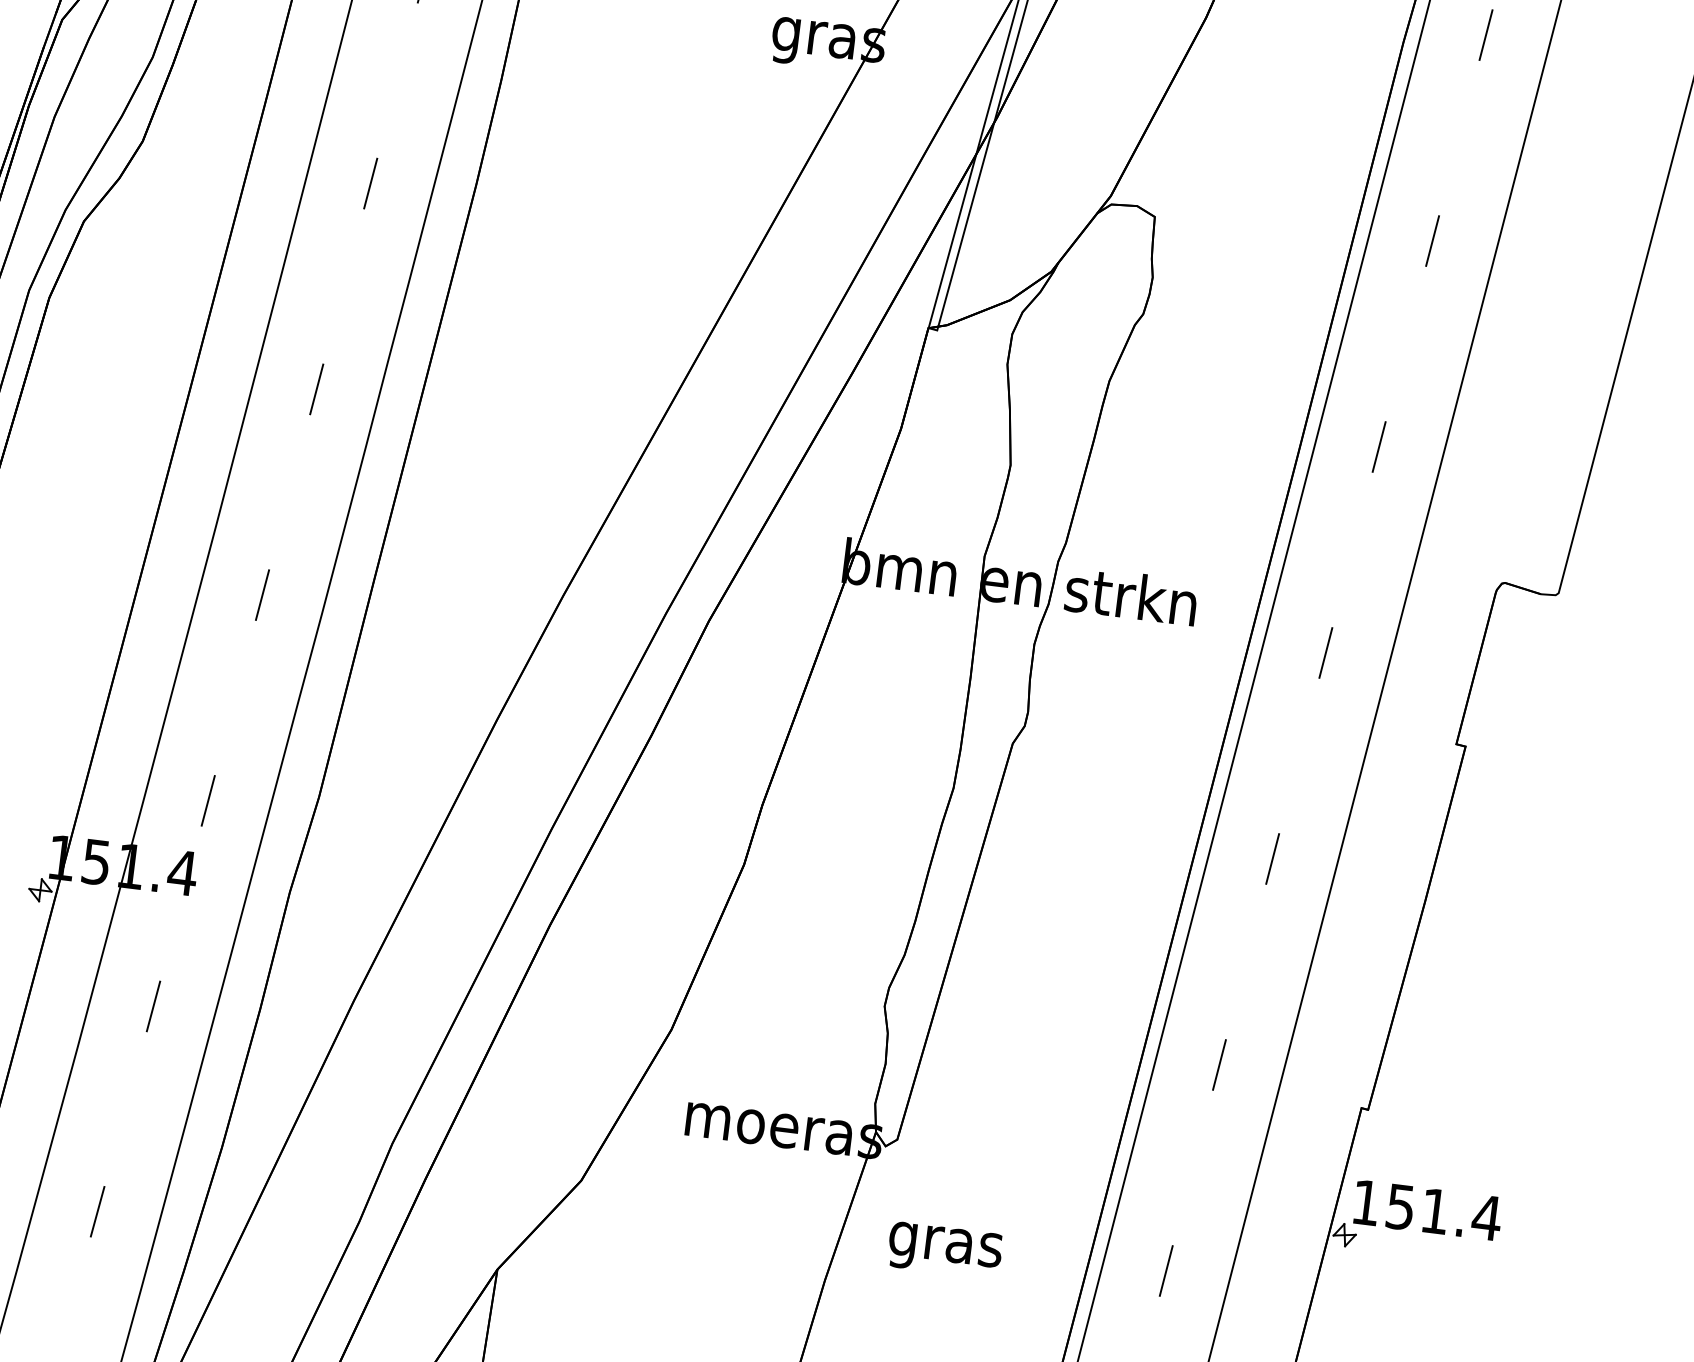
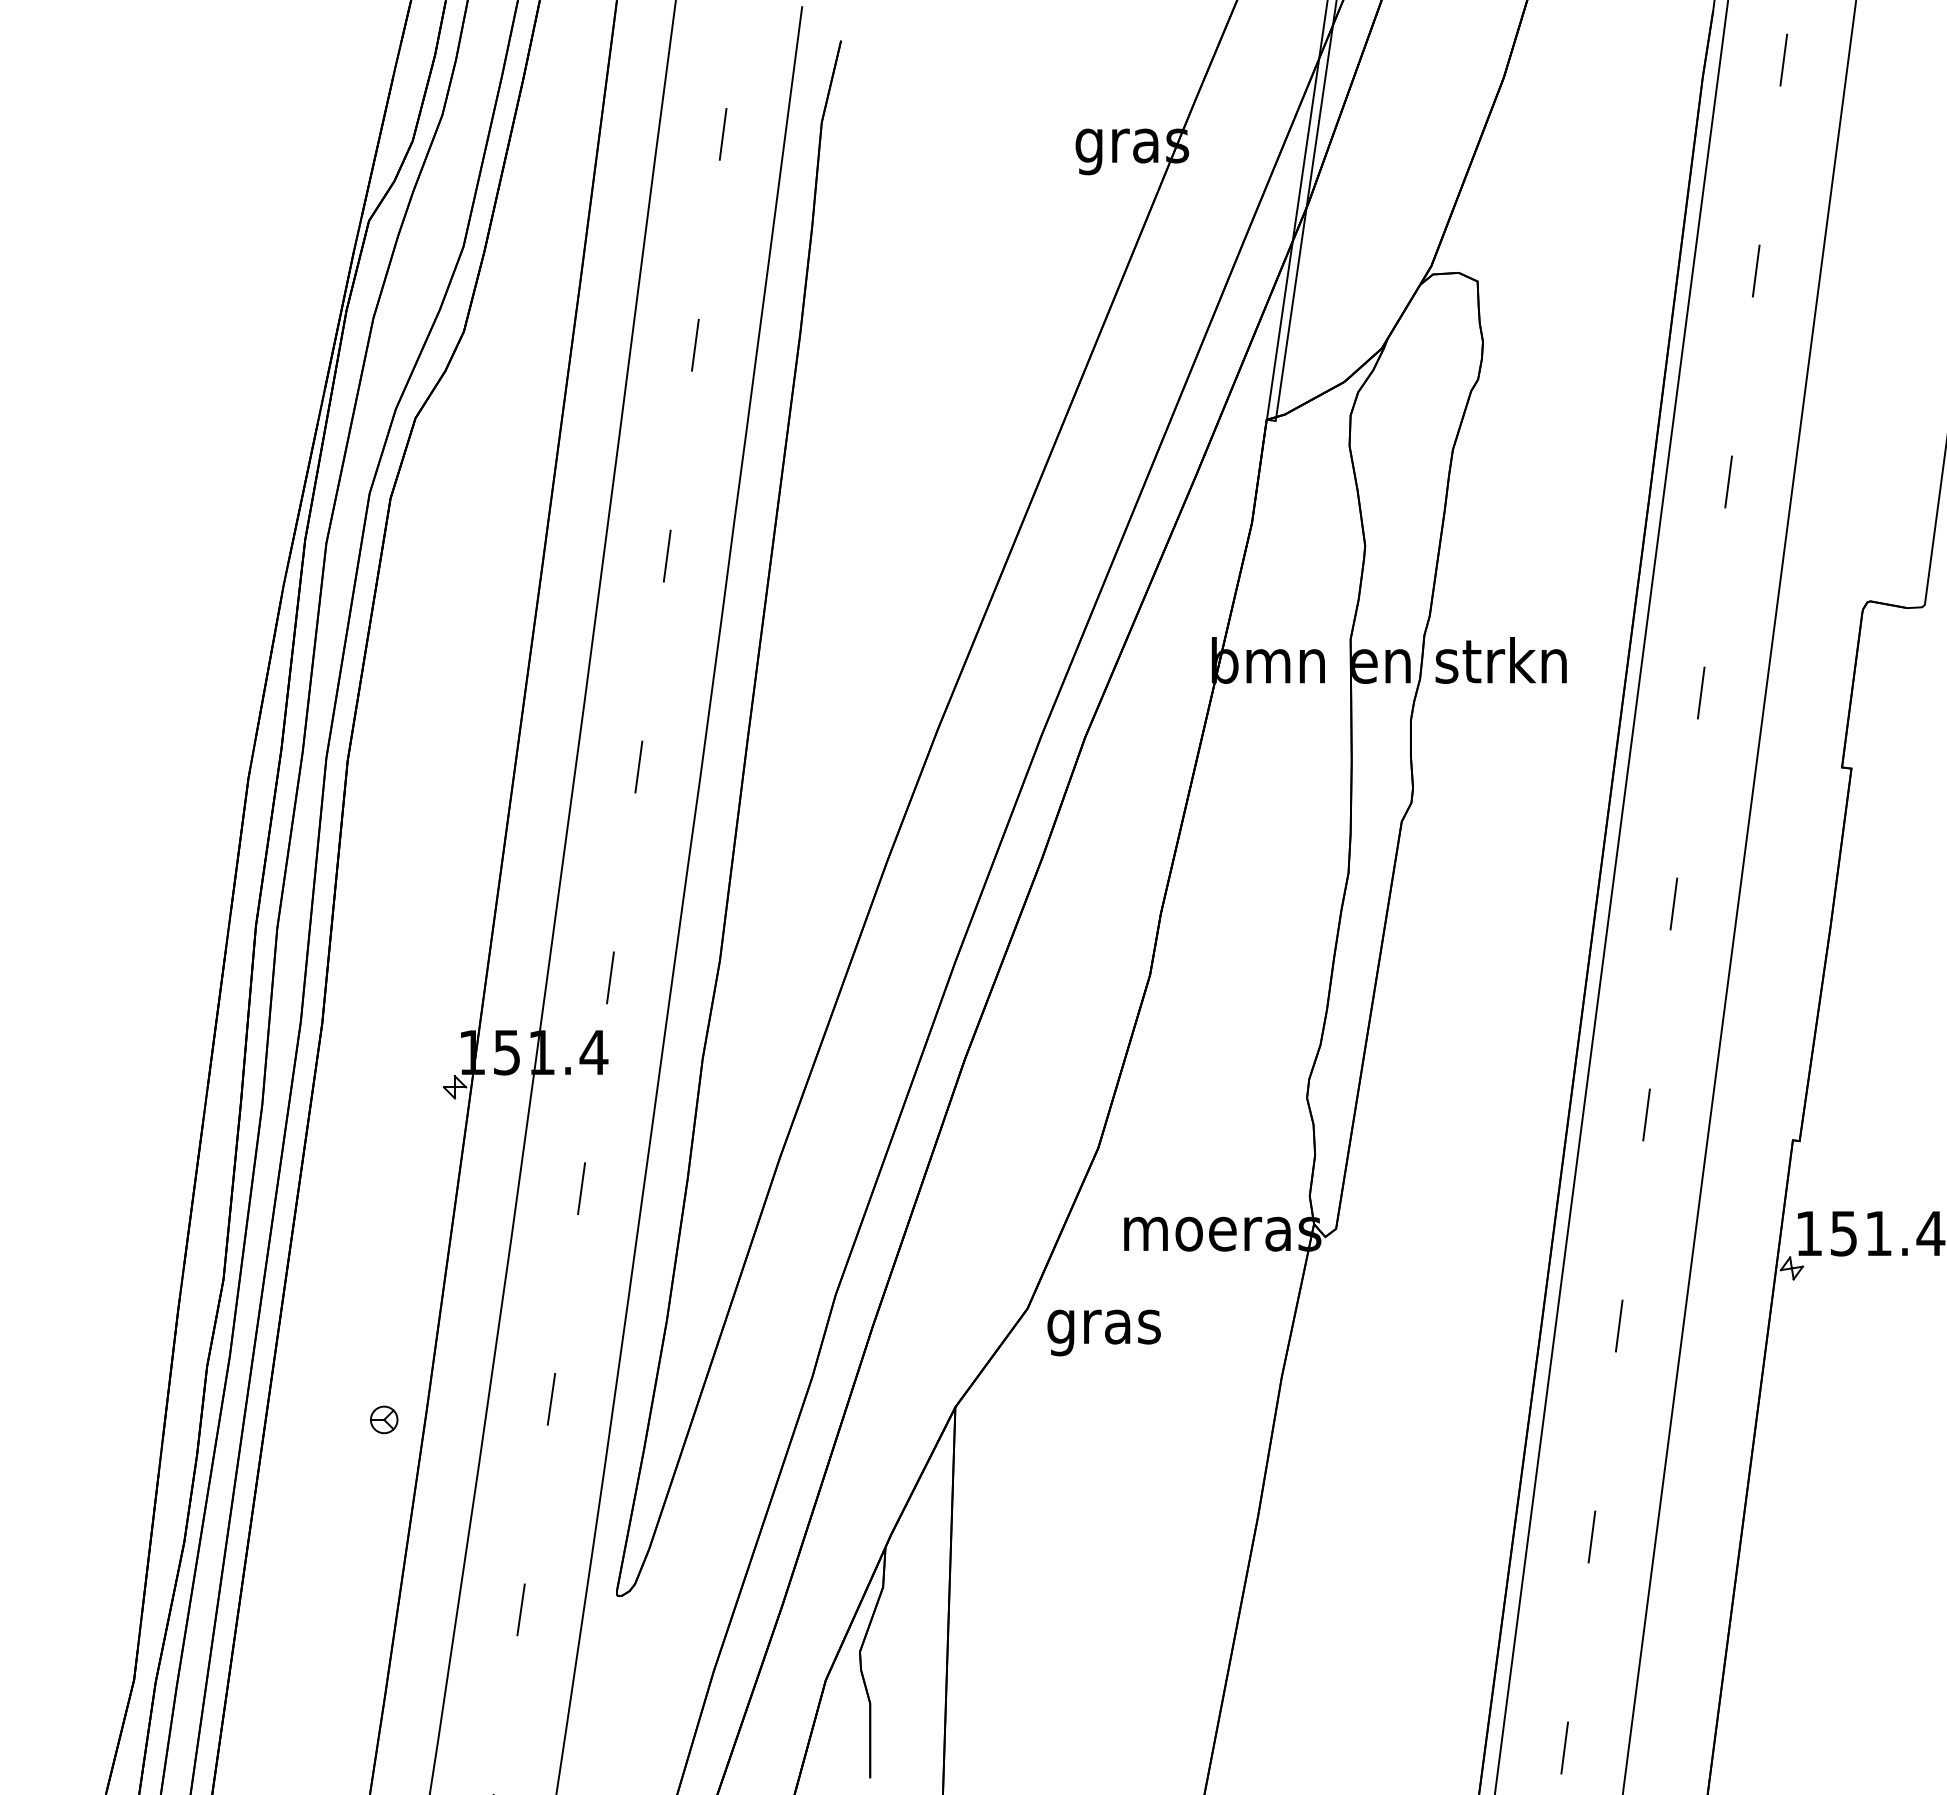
text: (944, 1249) -> (1103, 1332), moved

